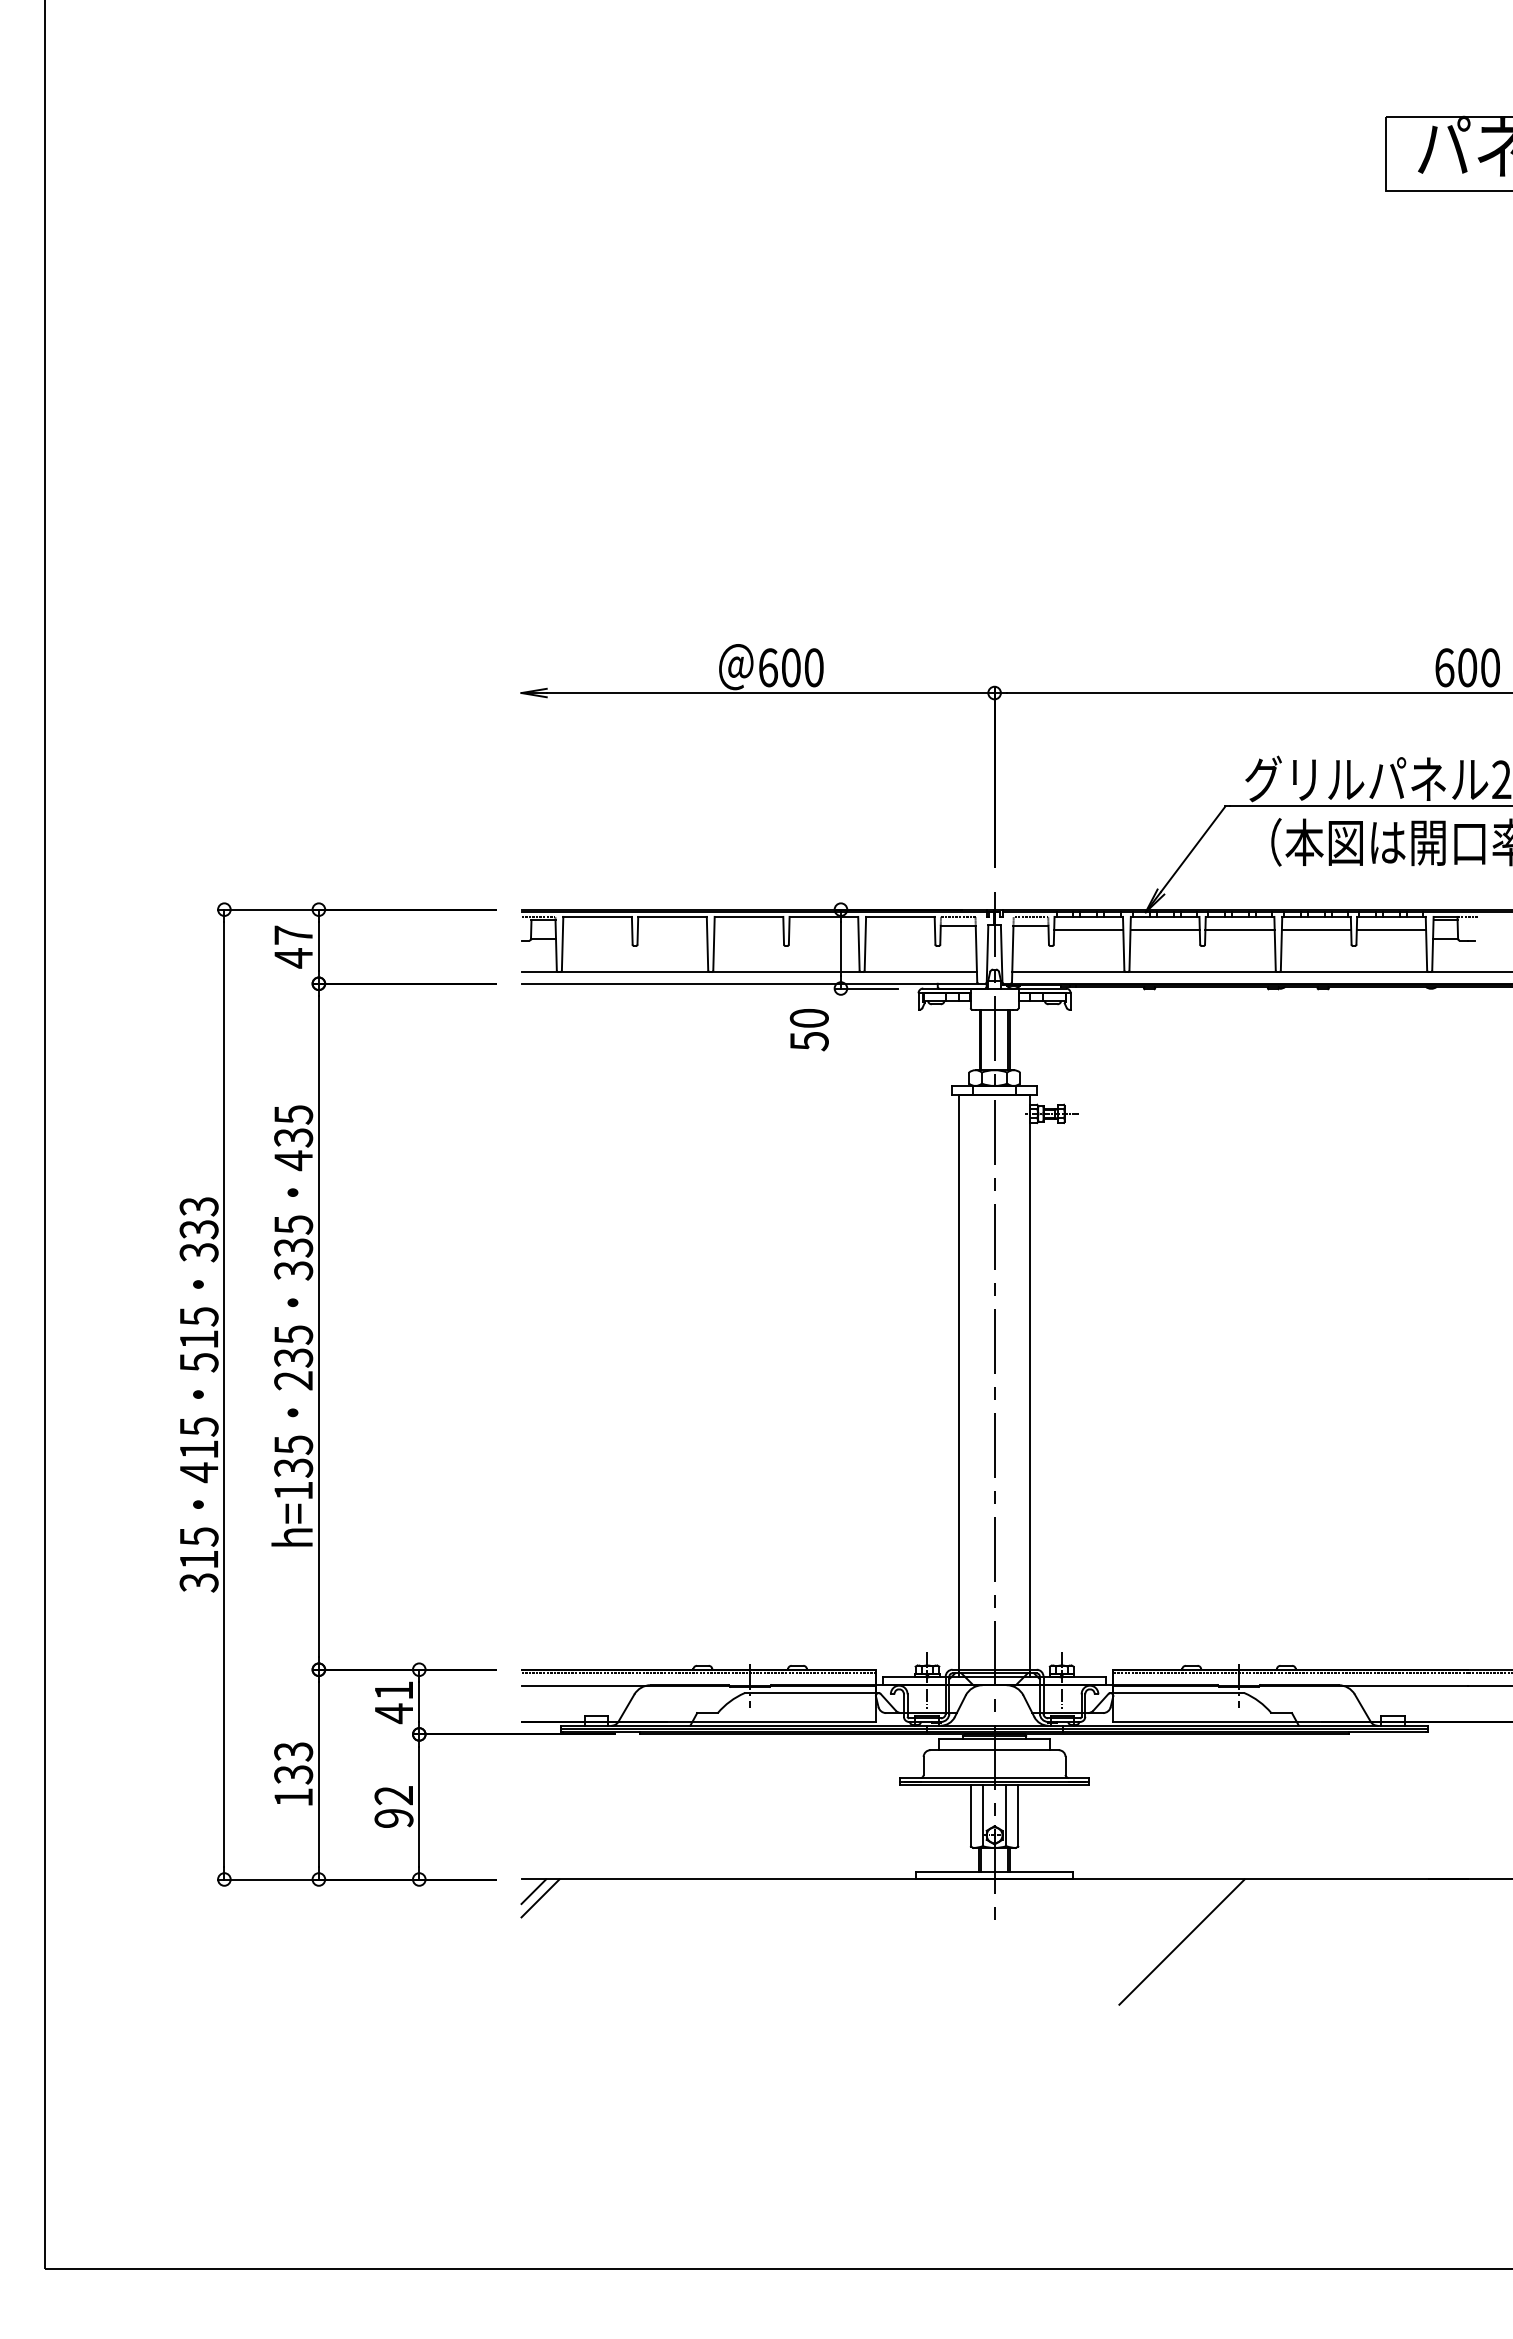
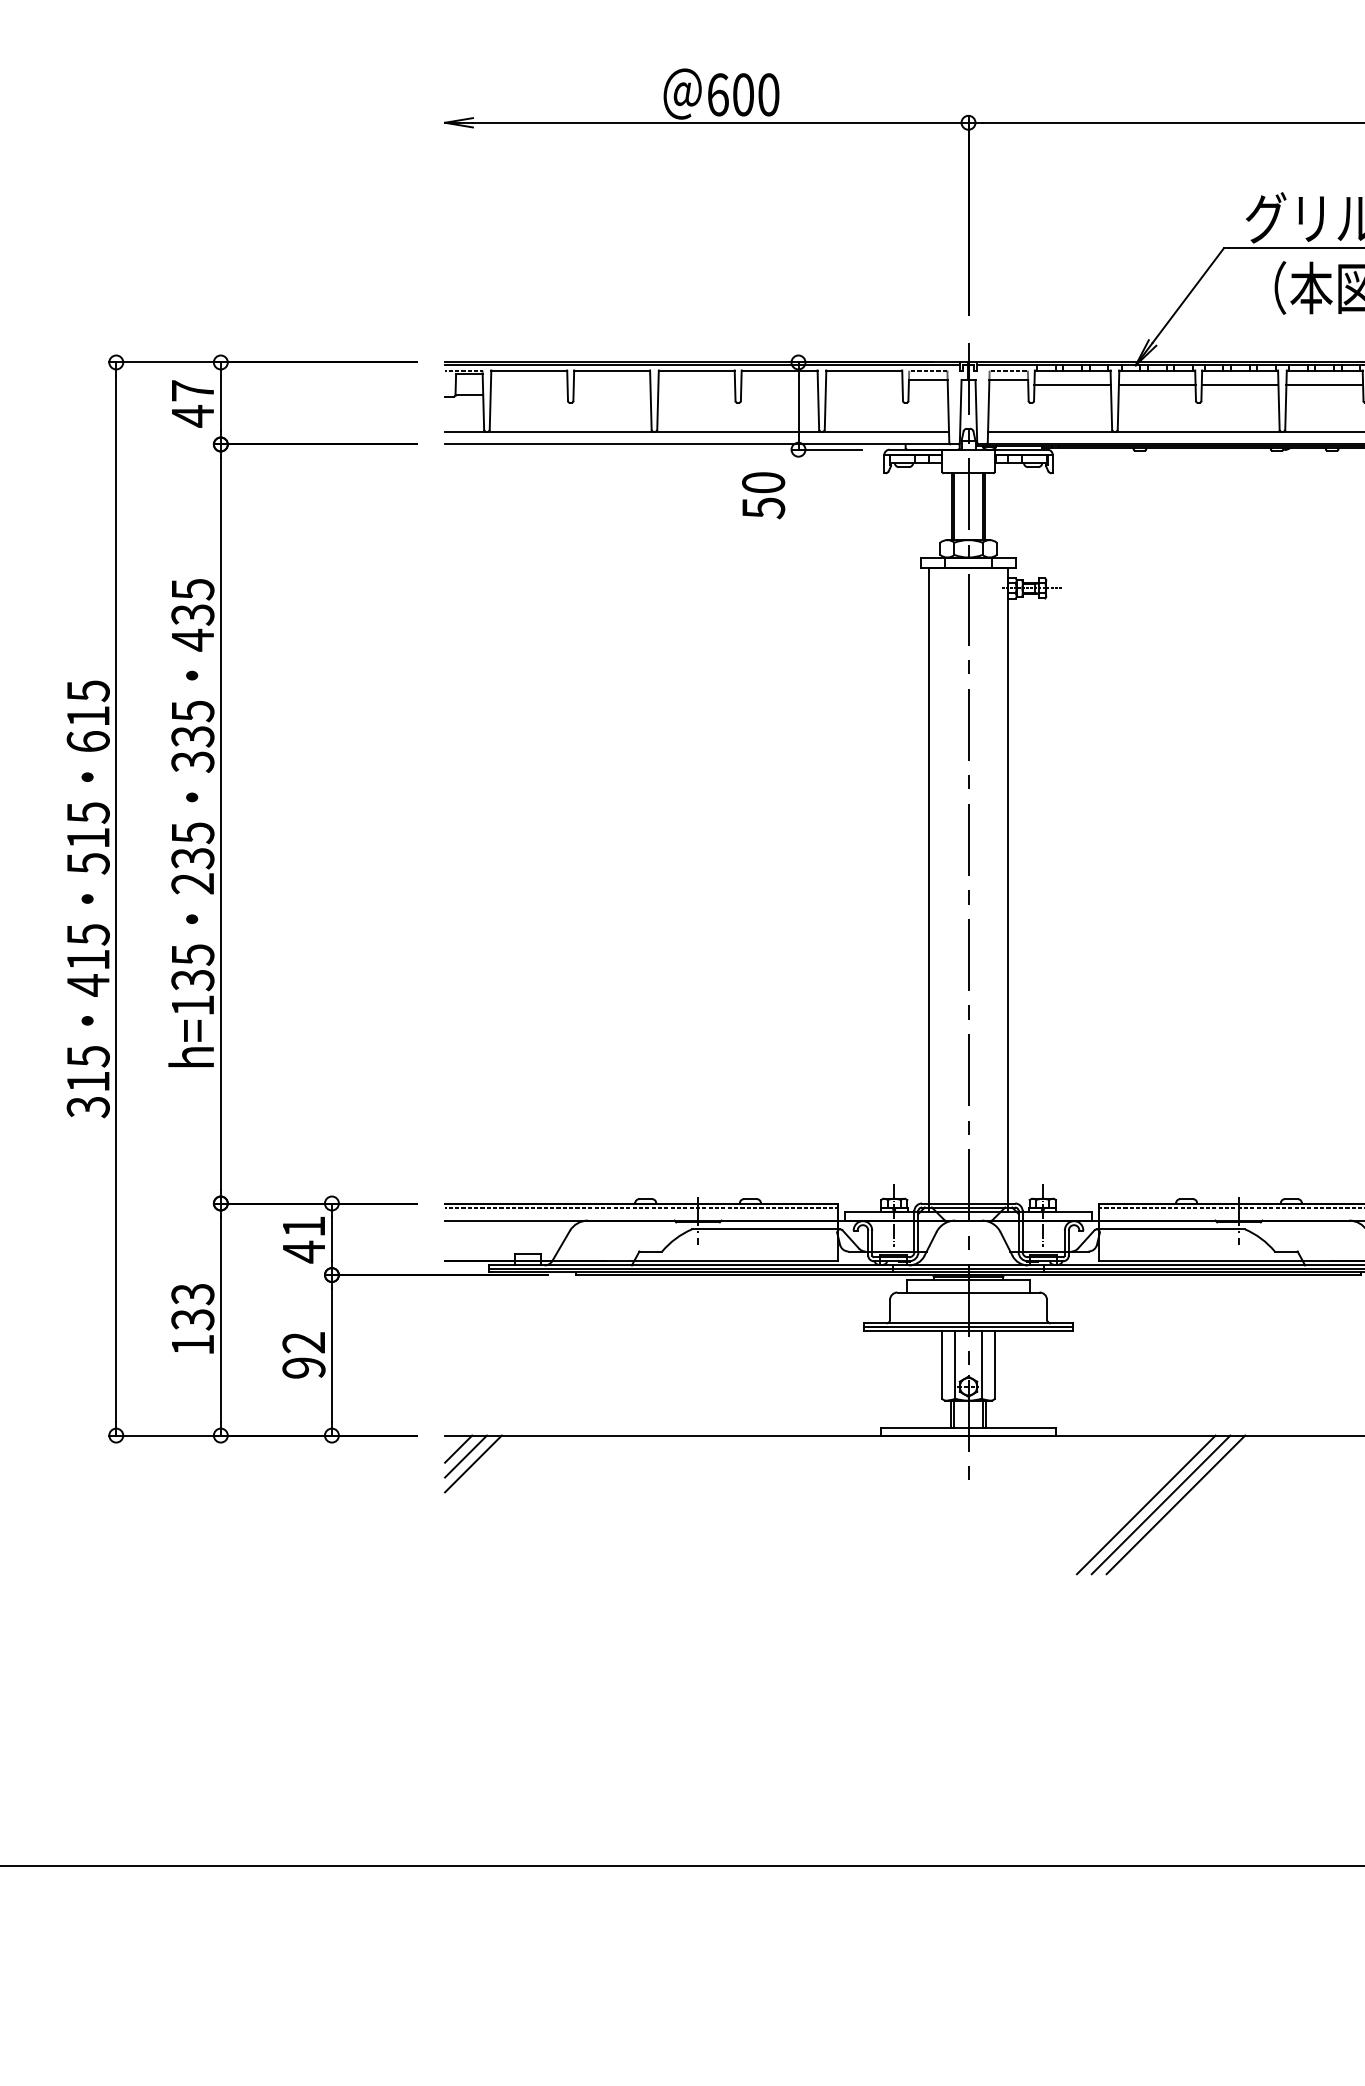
text: (198, 1229) -> (87, 716), 333 -> 615
line: (546, 1904) -> (472, 1463), added
line: (1154, 1941) -> (1145, 1504), added
line: (1168, 1941) -> (1160, 1504), added

